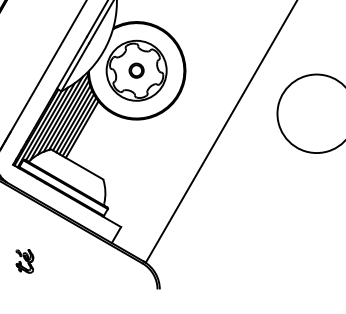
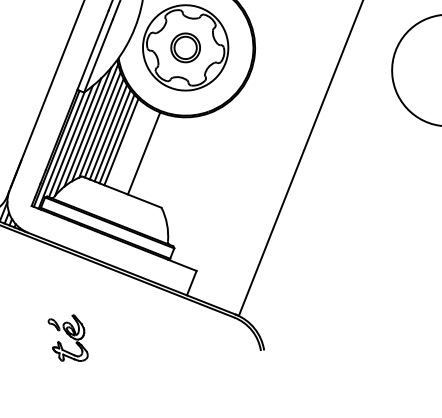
part: (136, 70) -> (185, 47), size x1.43
line: (96, 139) -> (143, 152), added
part: (24, 261) -> (68, 339), size x1.43

